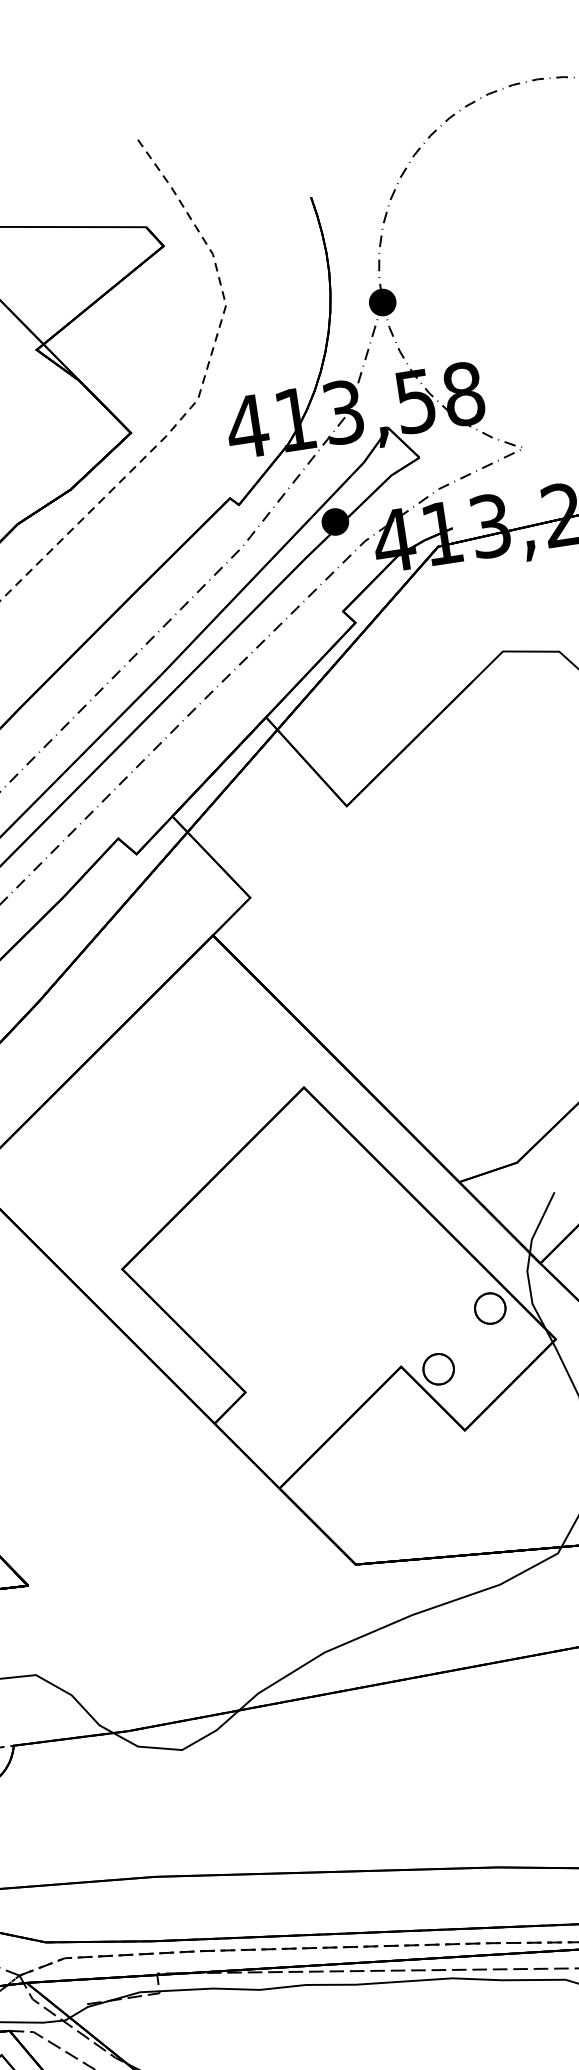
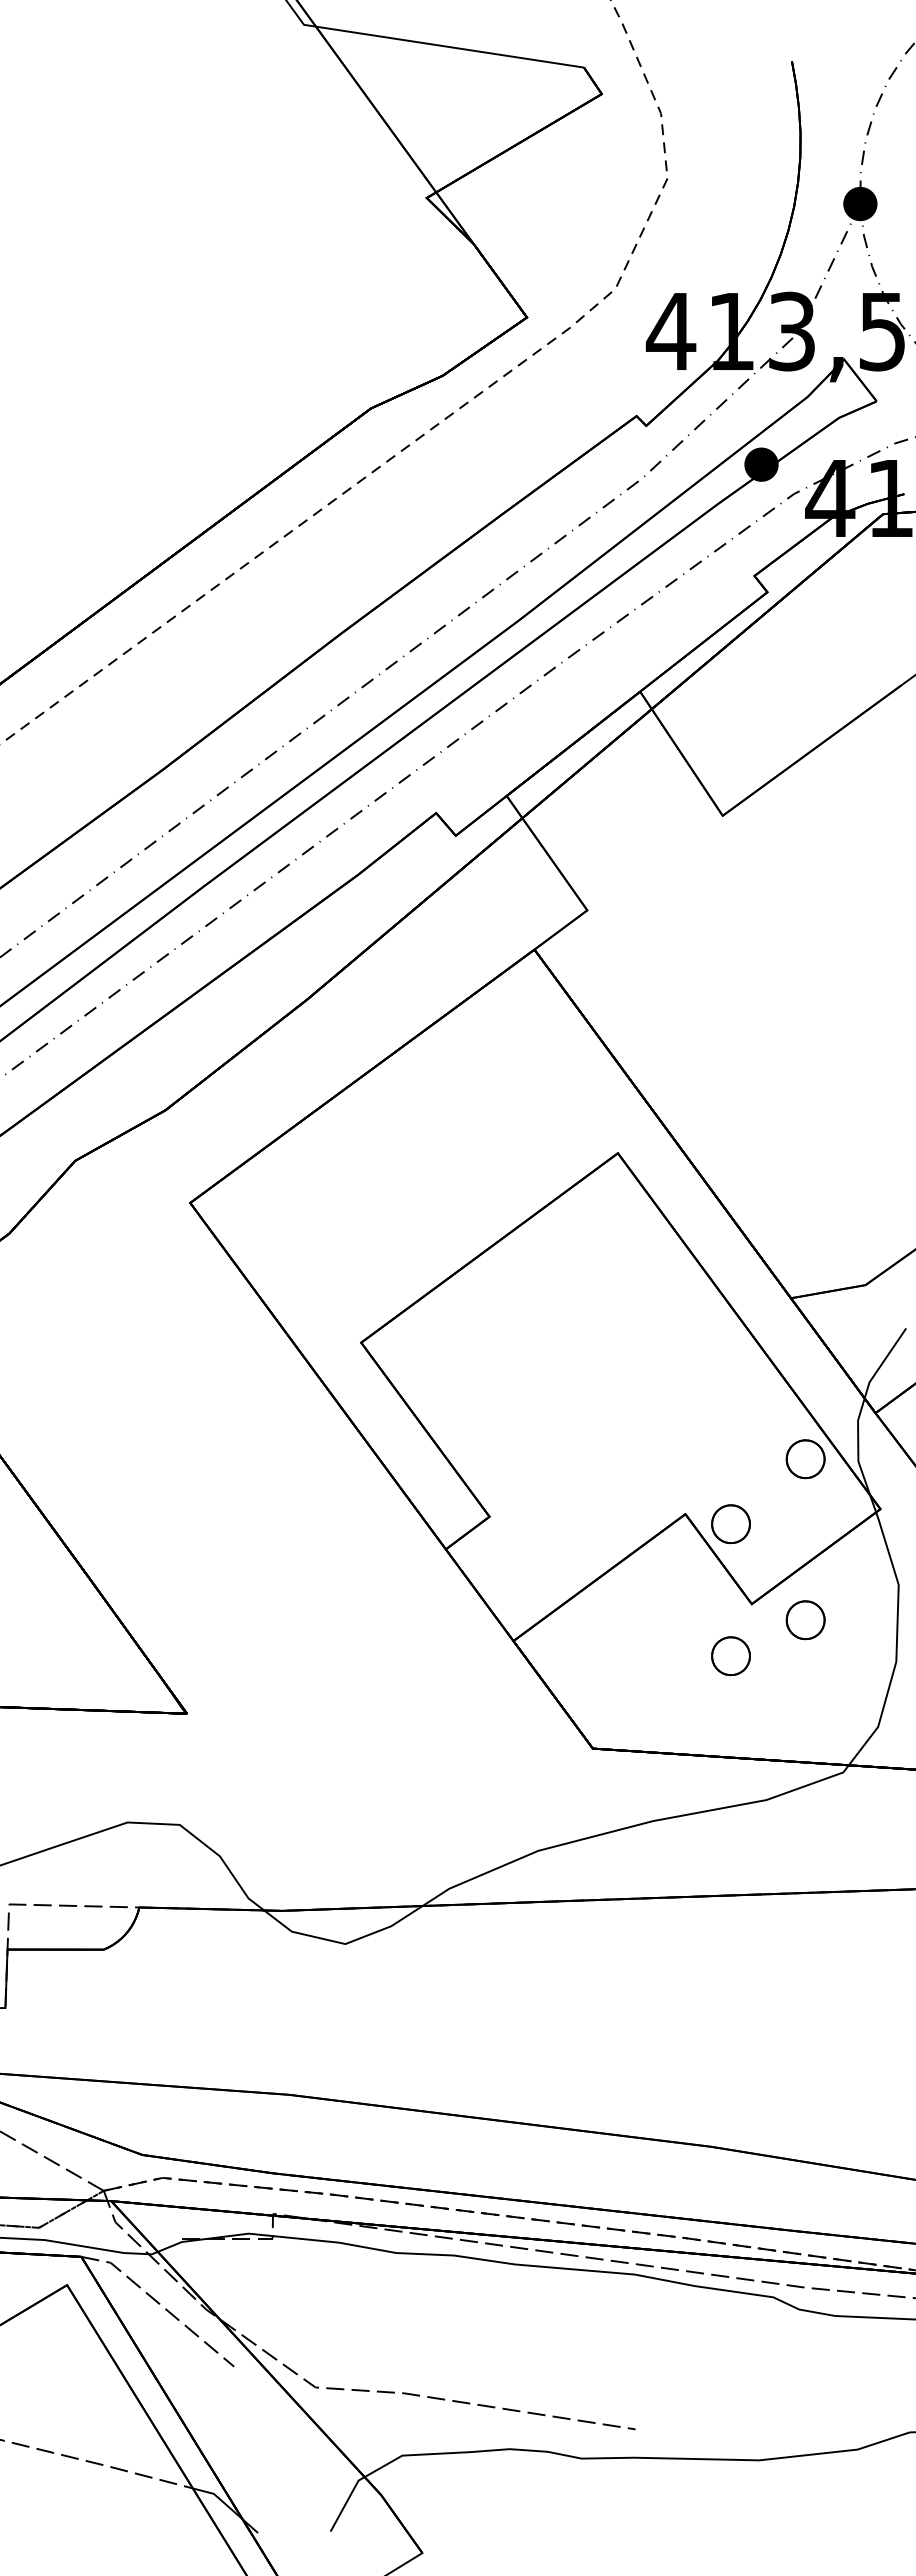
part: (509, 1436) -> (805, 1620), added
part: (454, 1474) -> (730, 1656), added

